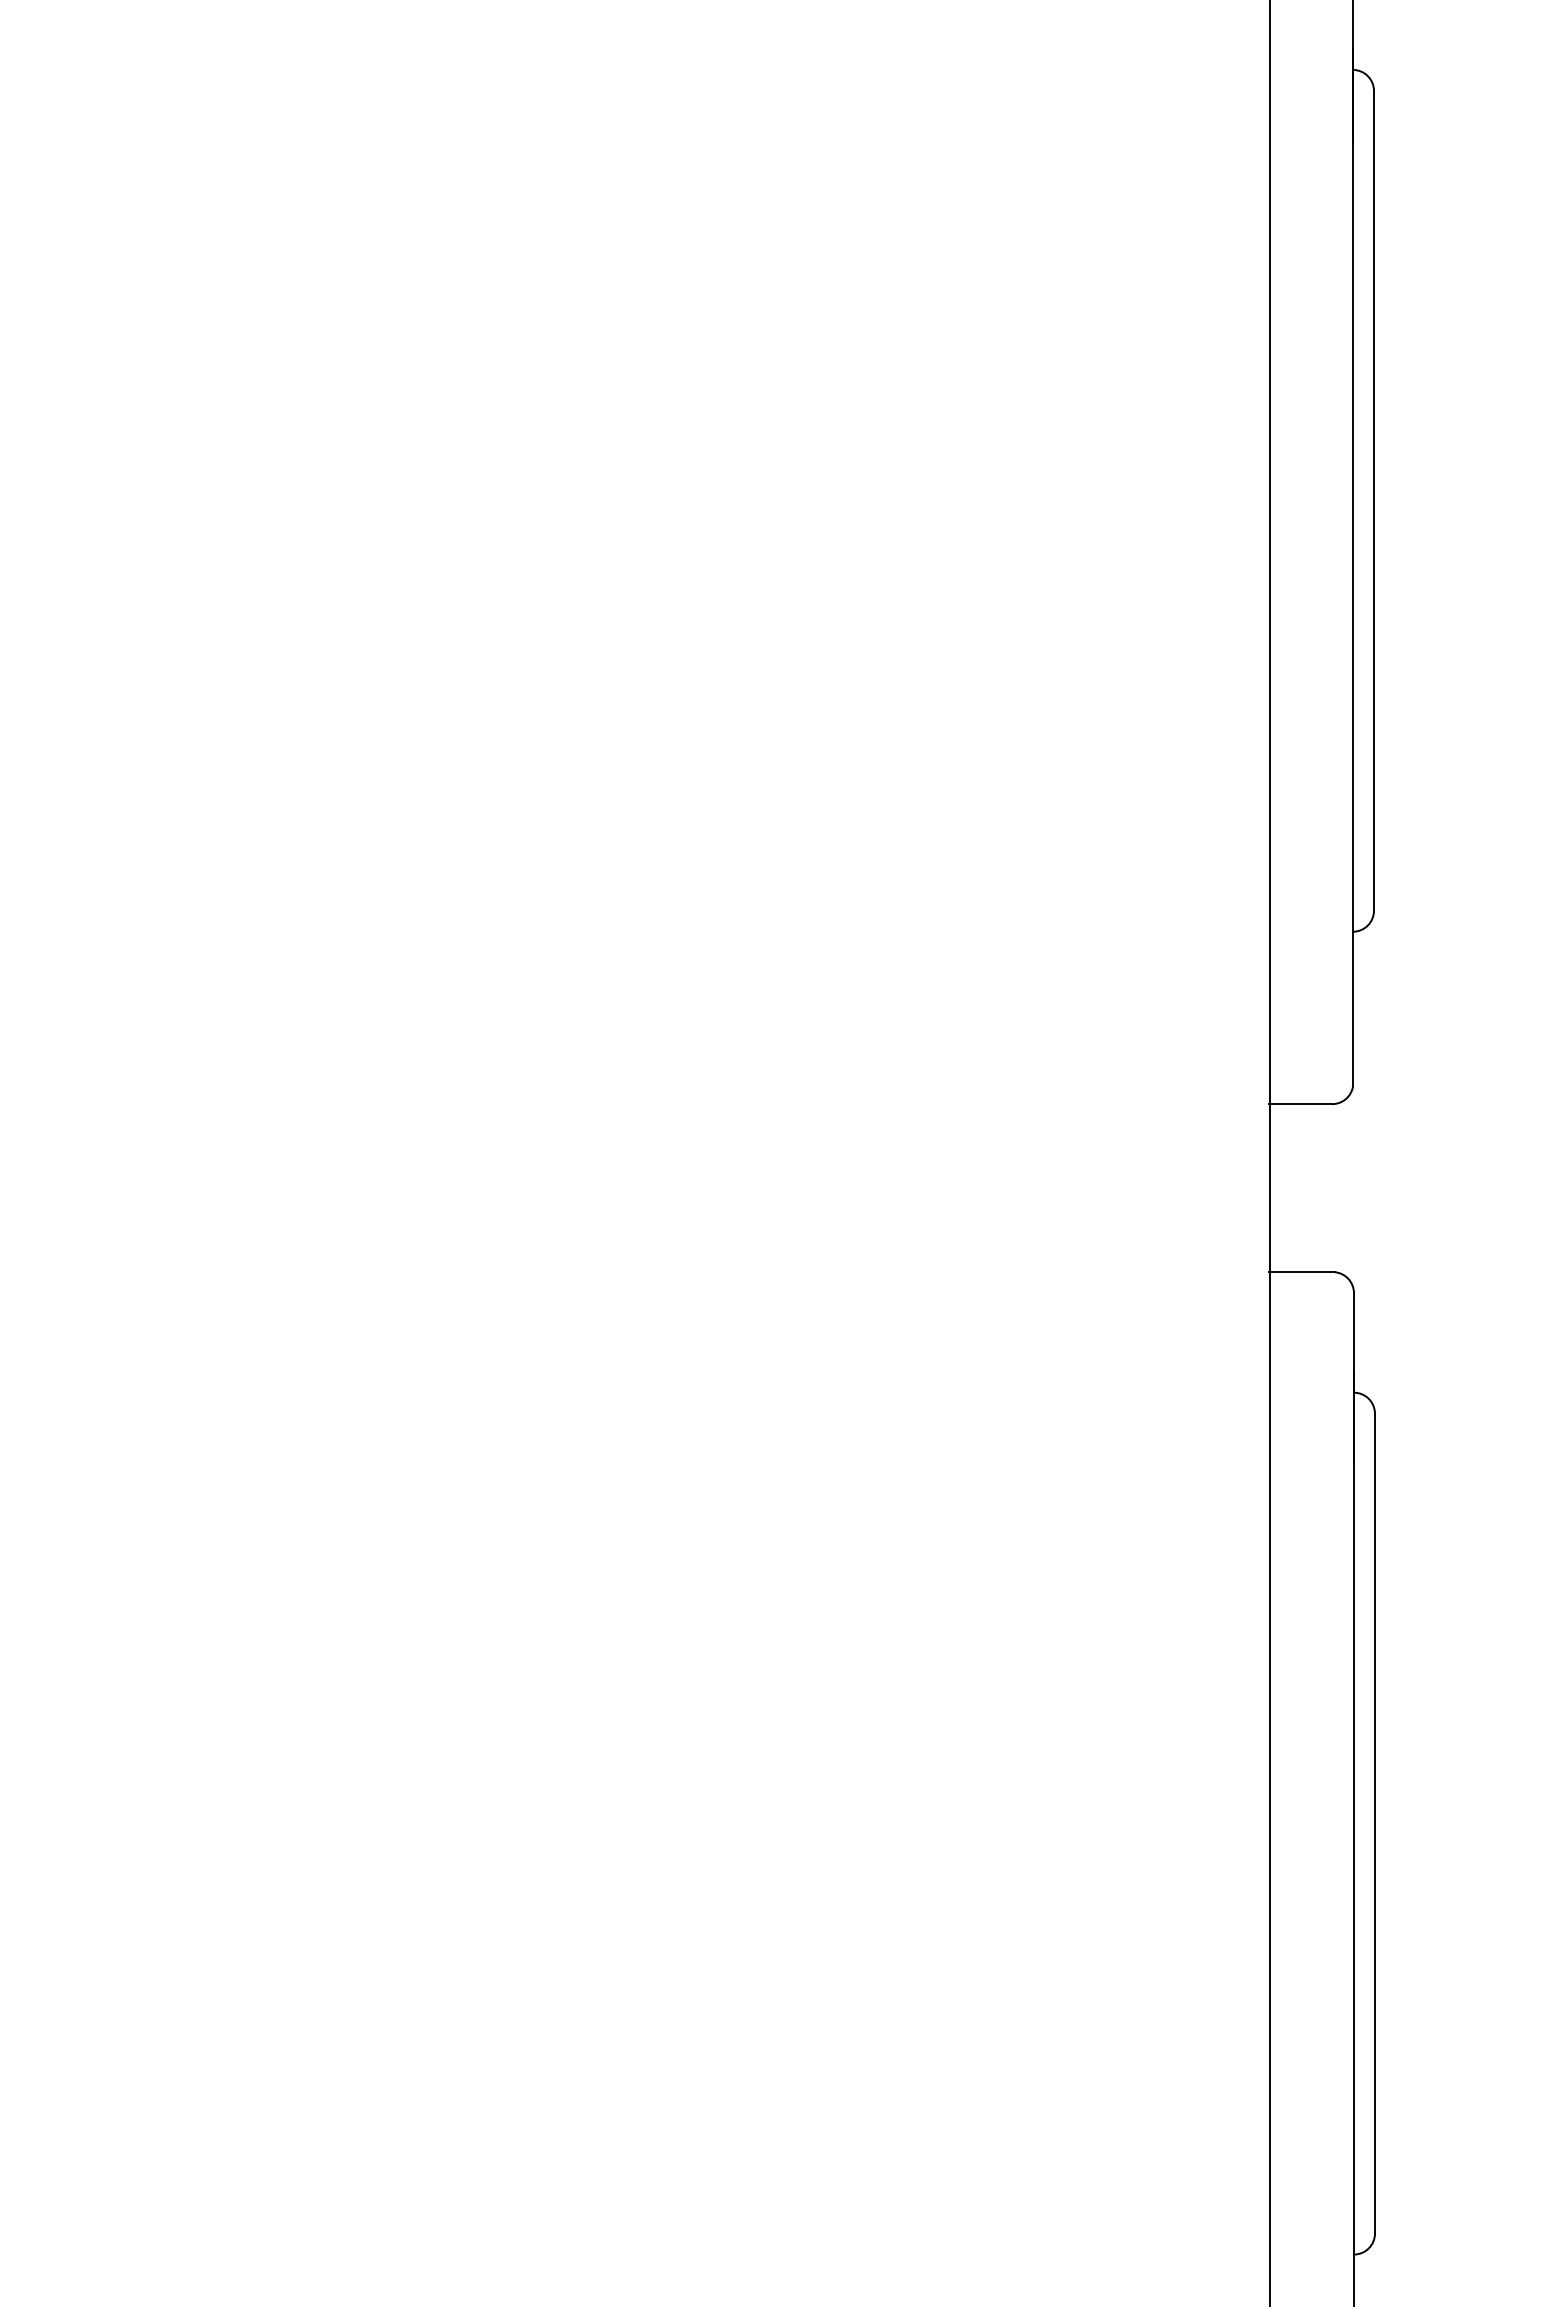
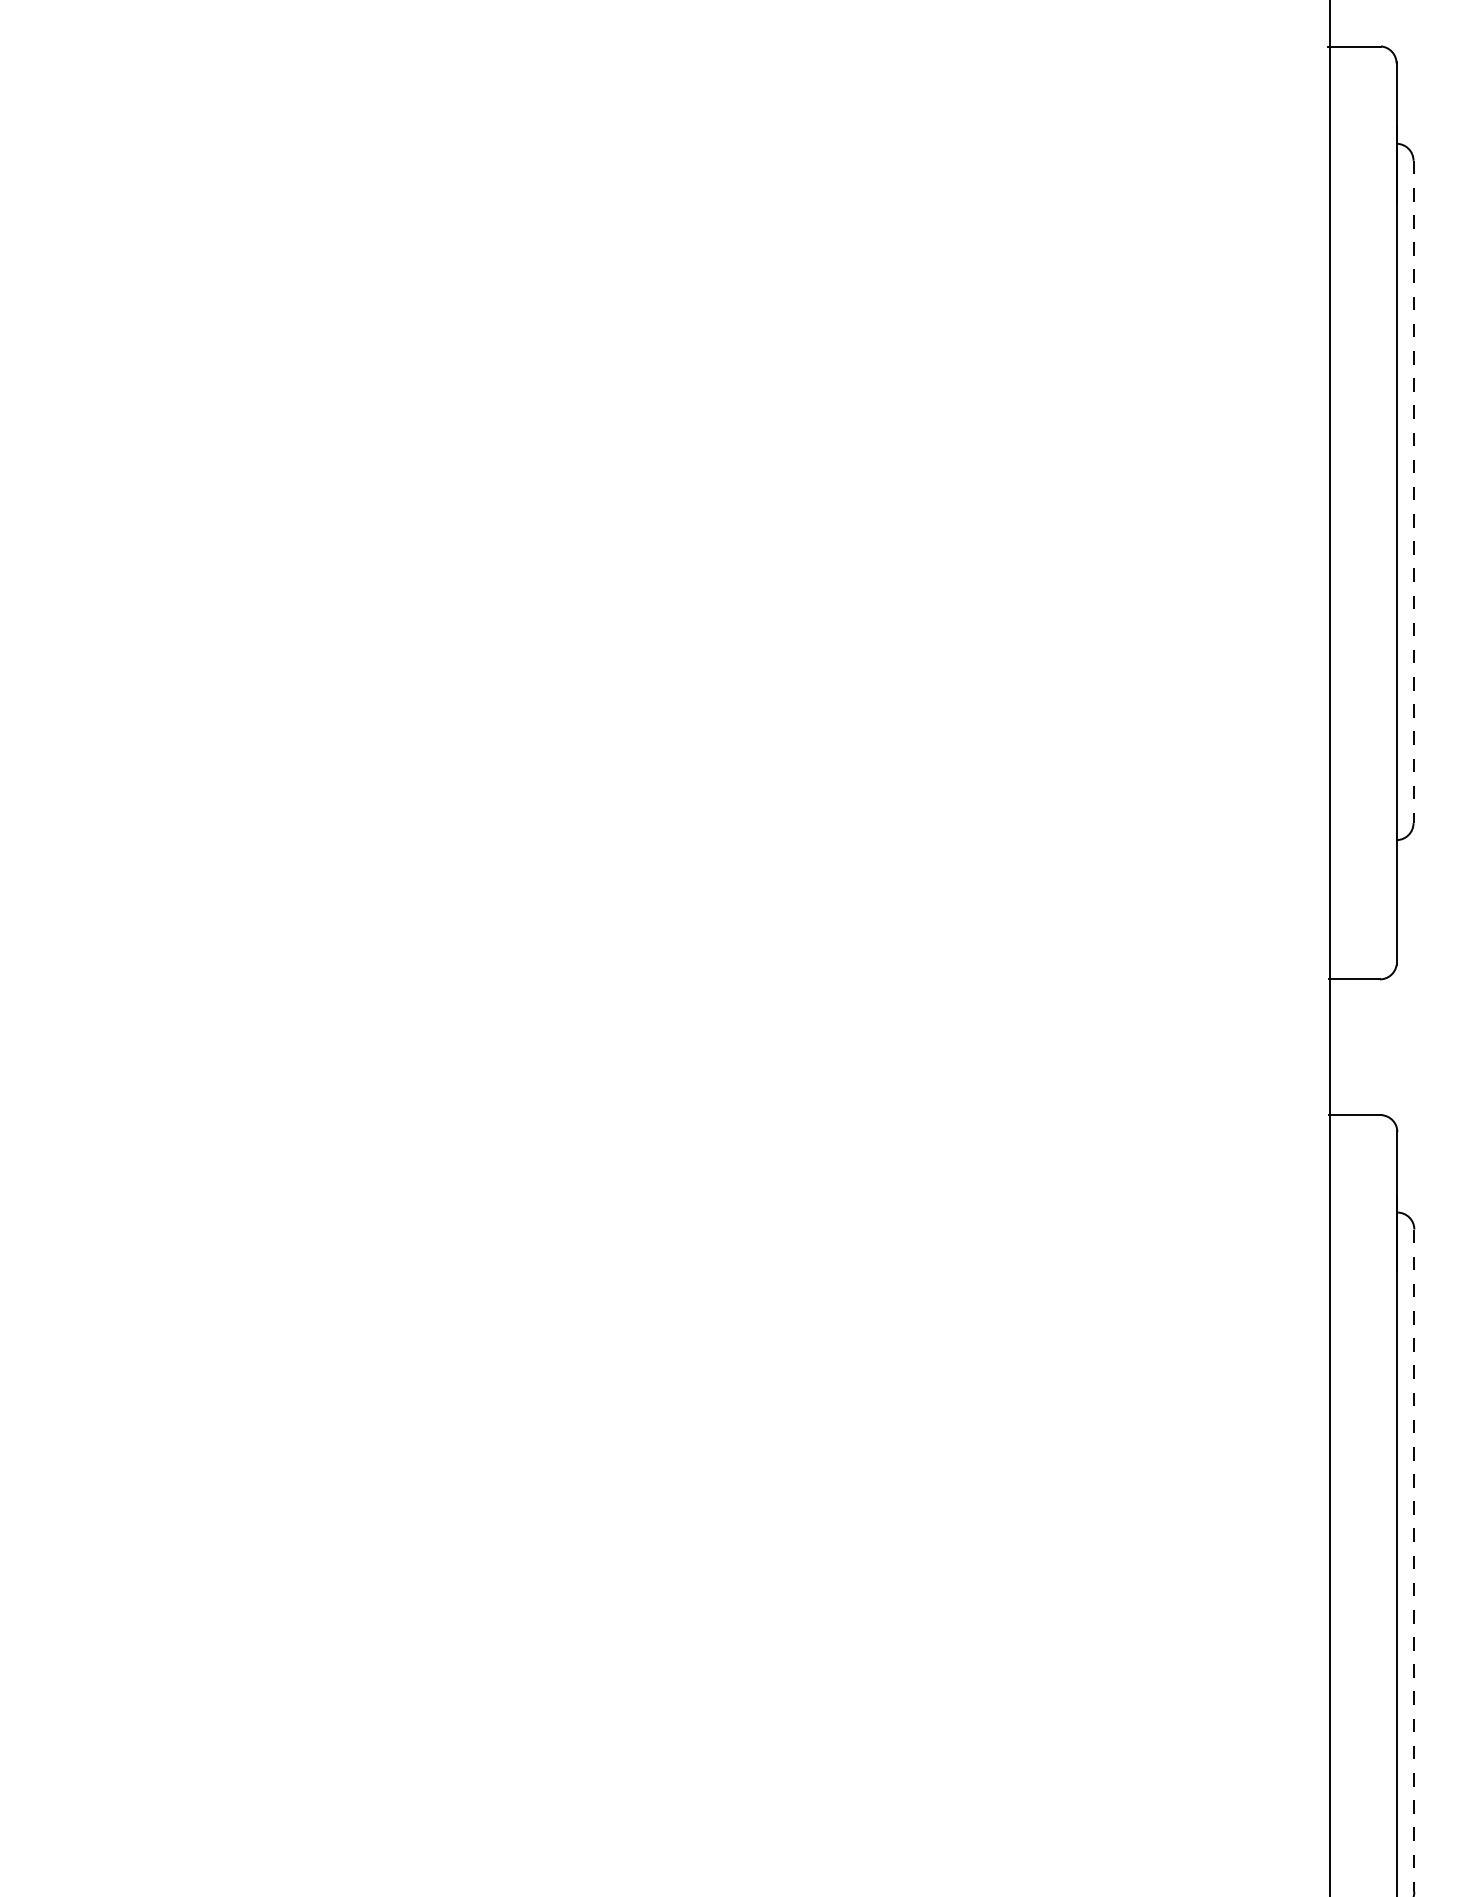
line: (1373, 501) -> (1413, 492), solid -> dashed
line: (1375, 1824) -> (1414, 1561), solid -> dashed

